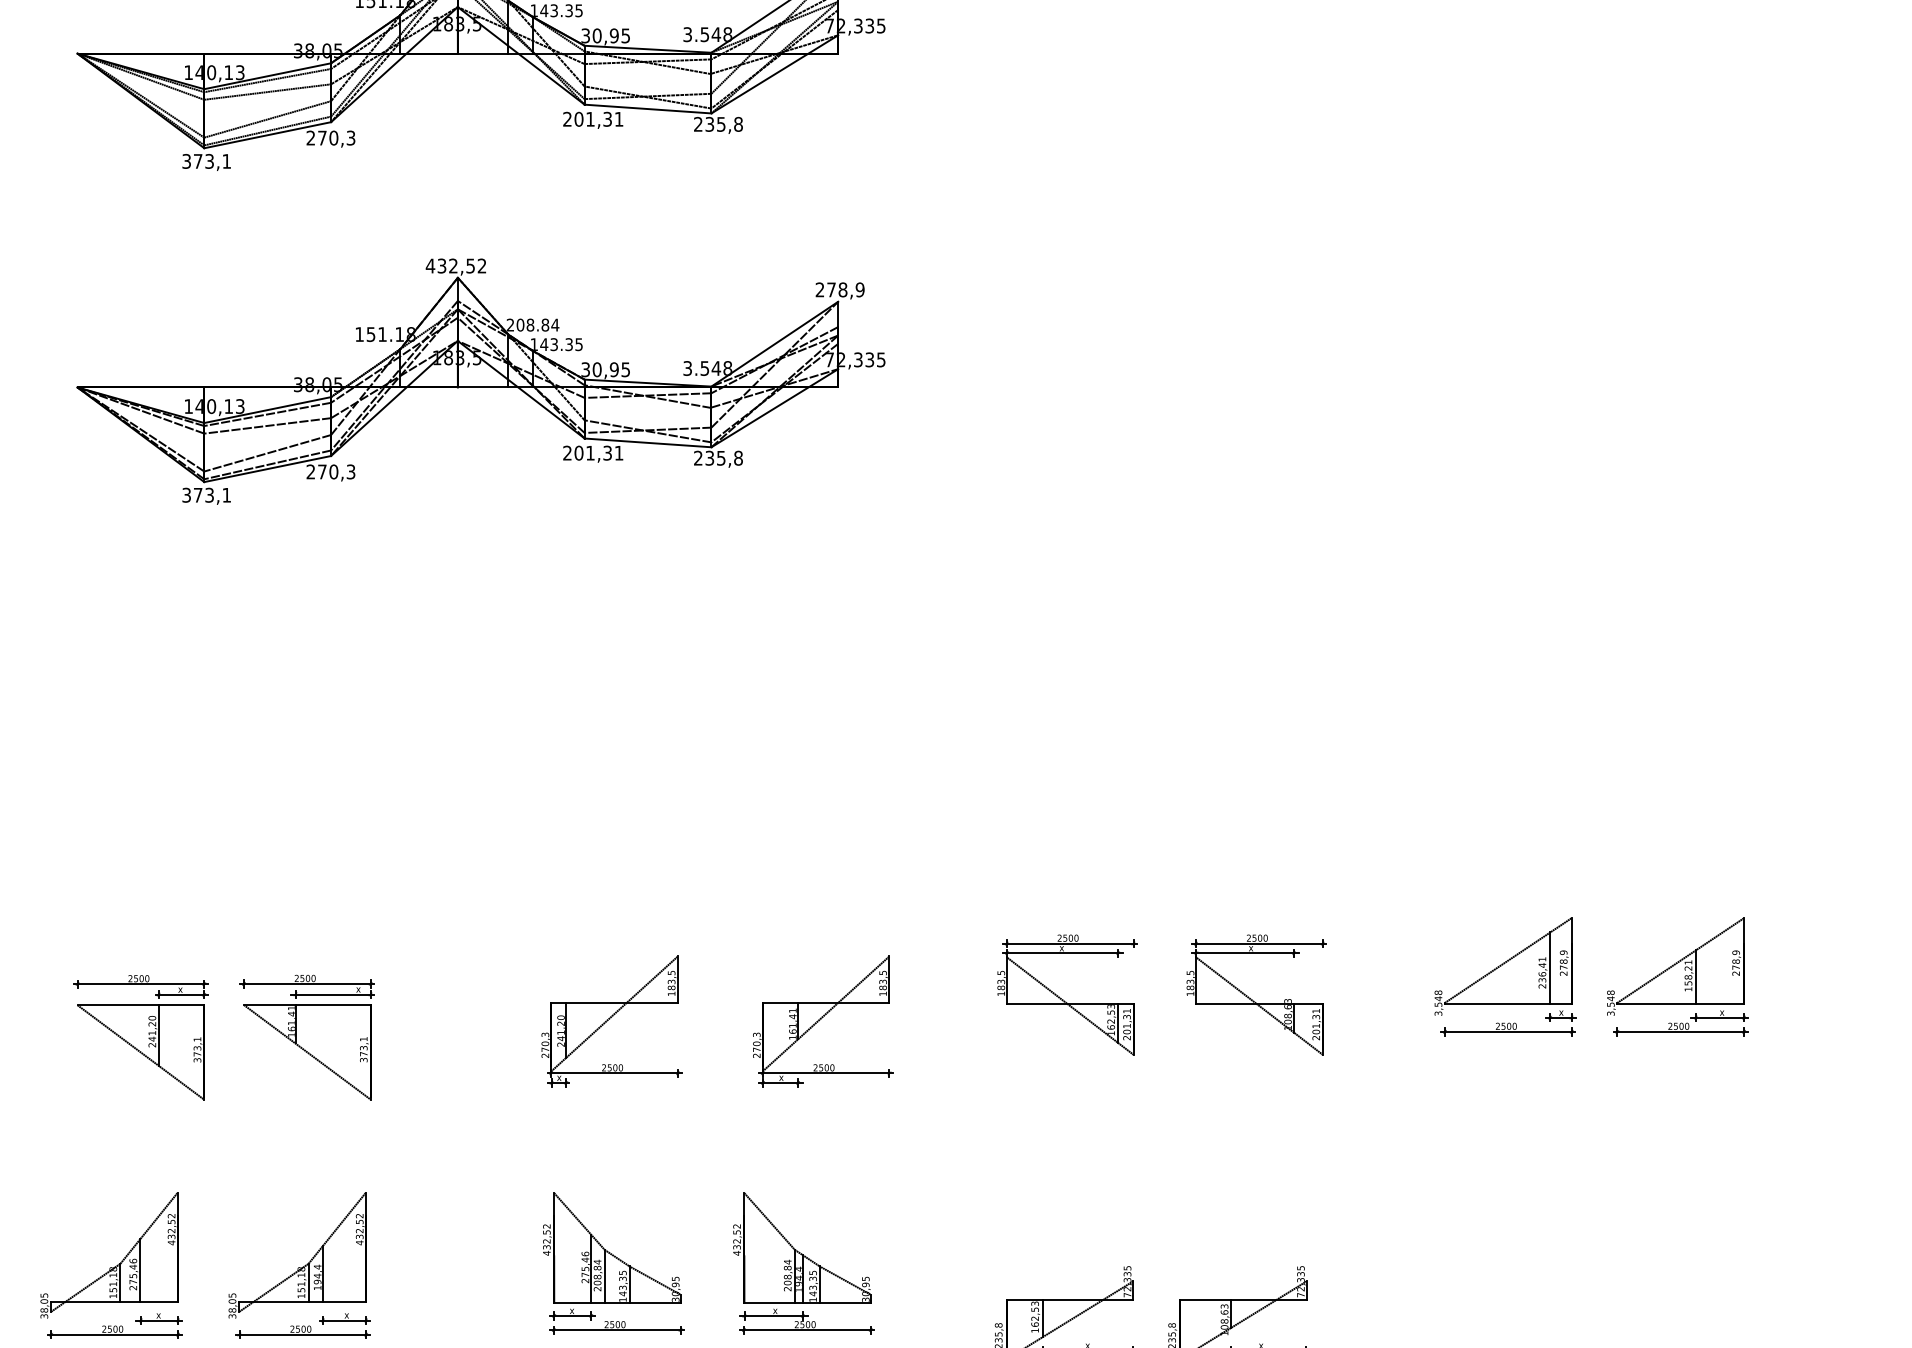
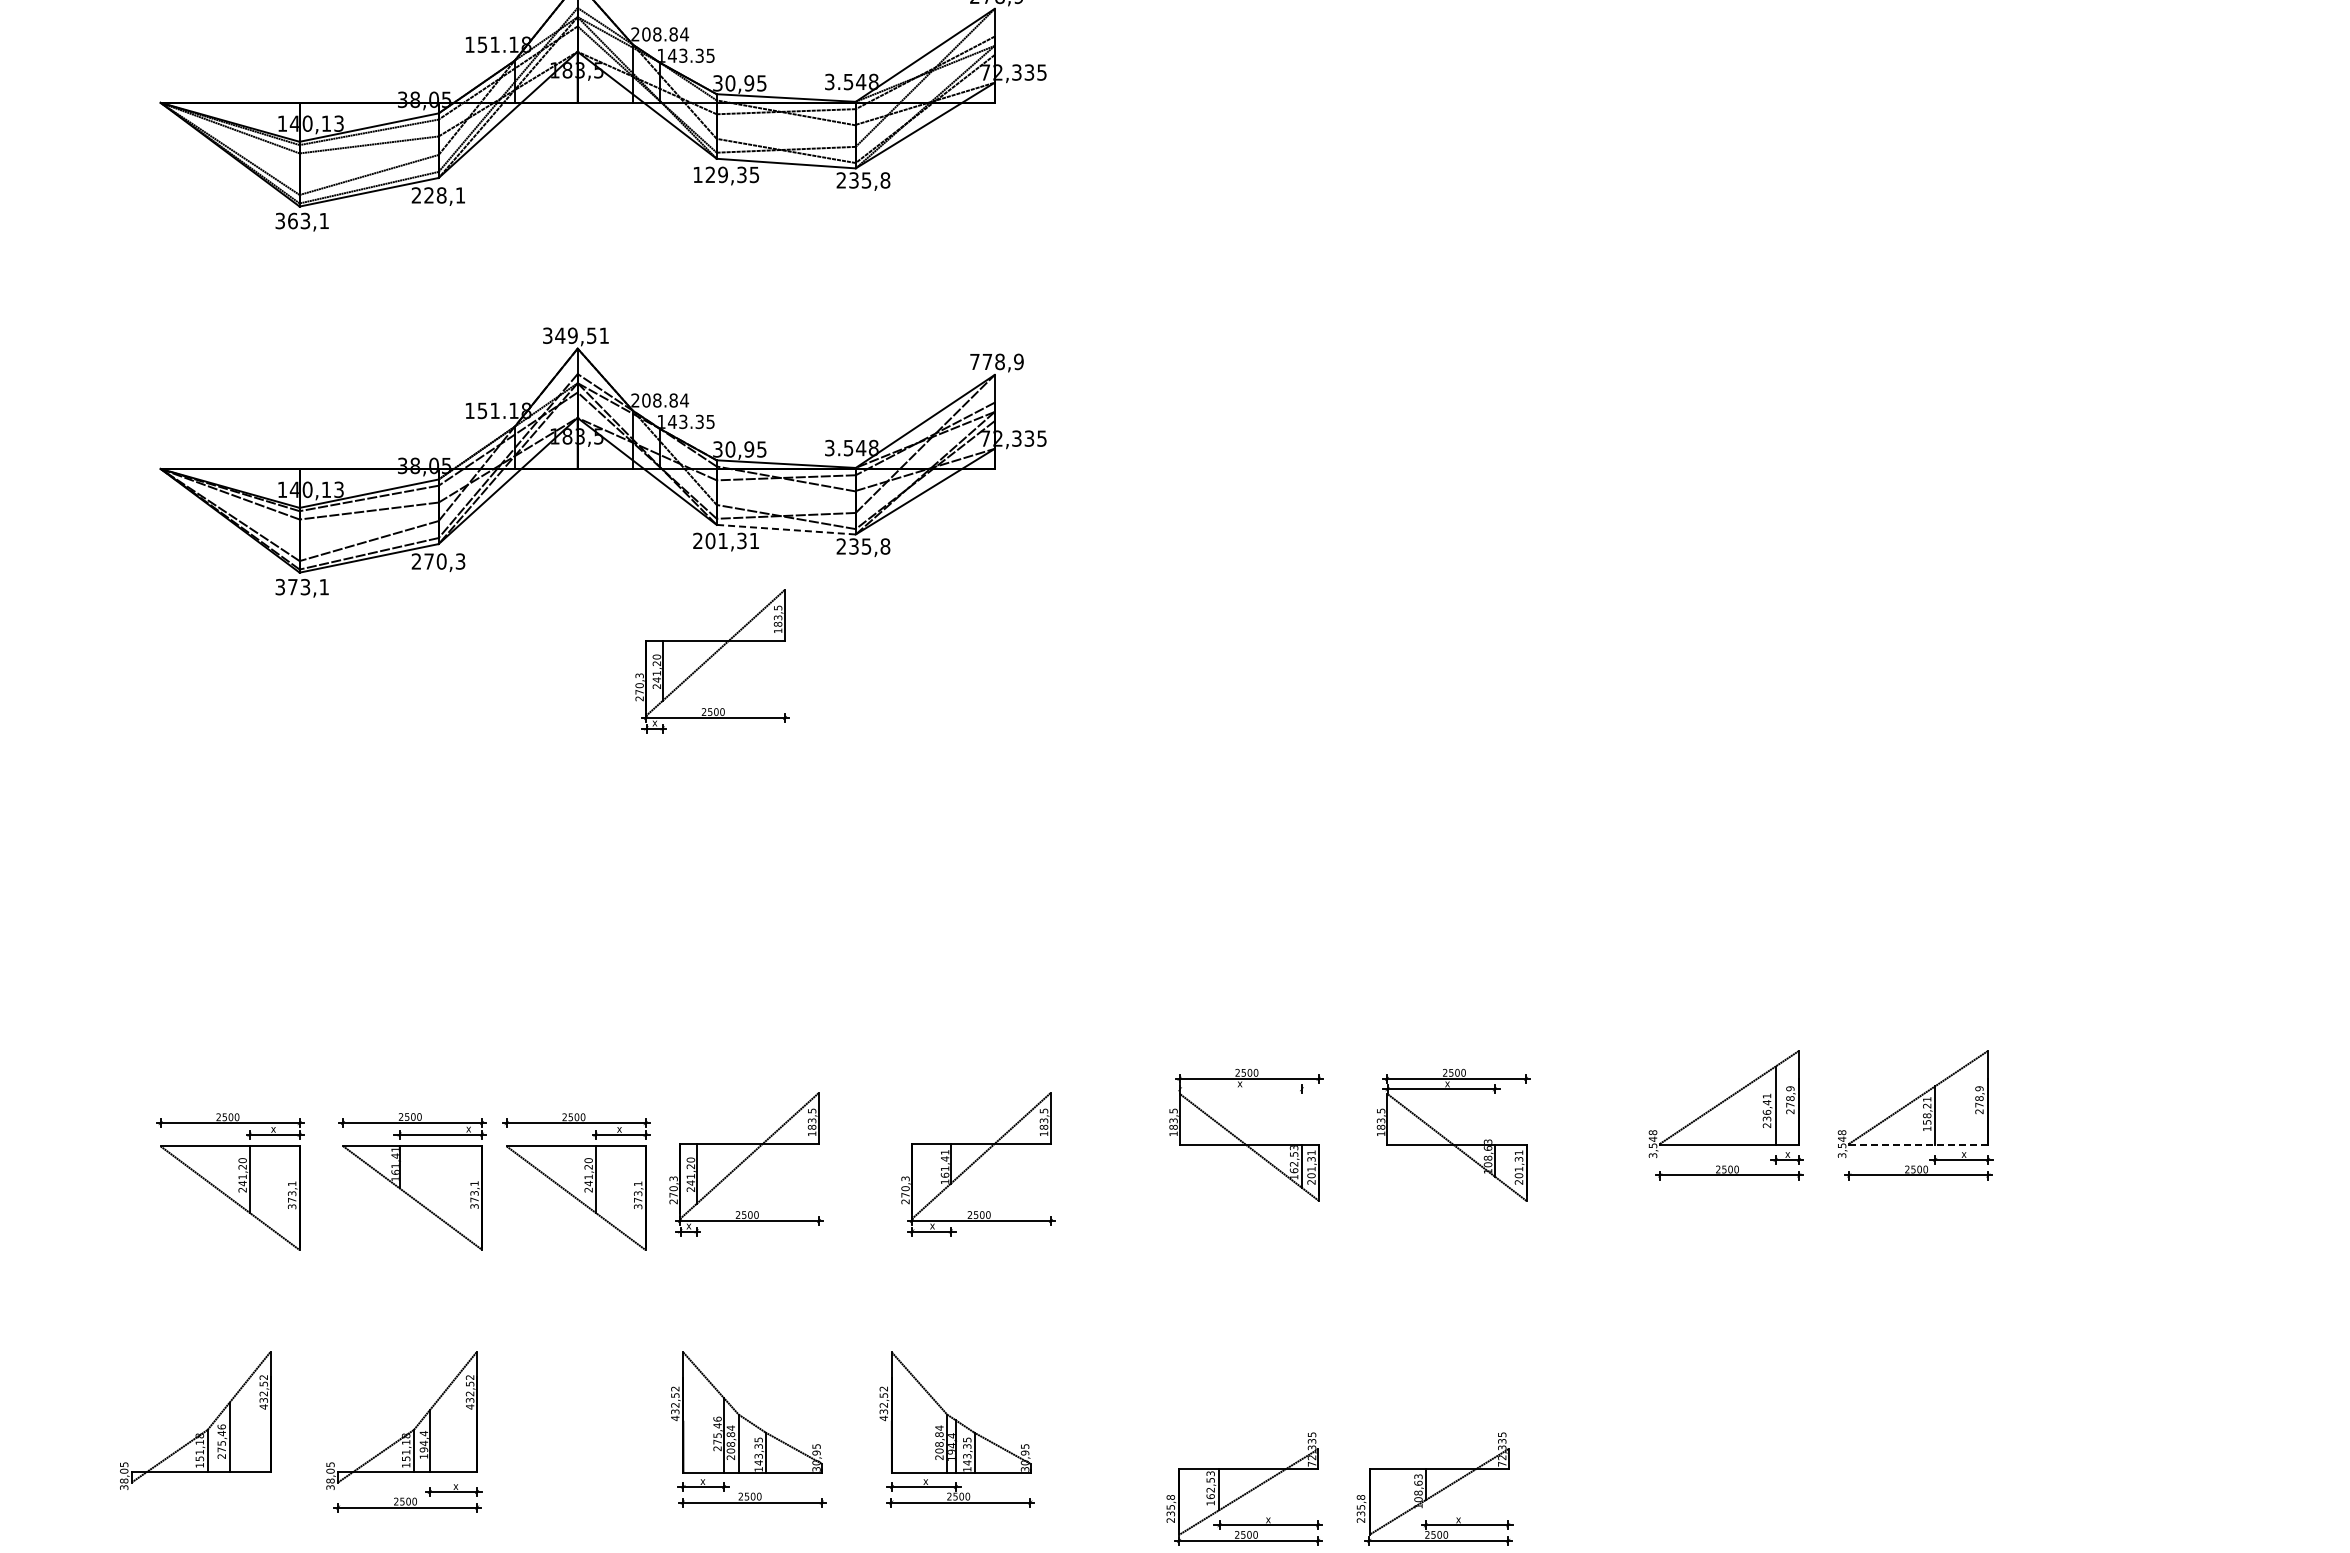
text: (593, 118) -> (726, 174), 201,31 -> 129,35
text: (336, 138) -> (444, 195), 270,3 -> 228,1
text: (197, 160) -> (292, 220), 373,1 -> 363,1
text: (455, 265) -> (575, 335), 432,52 -> 349,51
text: (819, 289) -> (974, 361), 278,9 -> 778,9
line: (648, 442) -> (786, 529), solid -> dashed
part: (580, 563) -> (712, 661), added
line: (1062, 953) -> (1240, 1089), removed
line: (1680, 1003) -> (1918, 1144), solid -> dashed
part: (456, 1037) -> (576, 1181), added
part: (114, 1326) -> (201, 1498), removed

